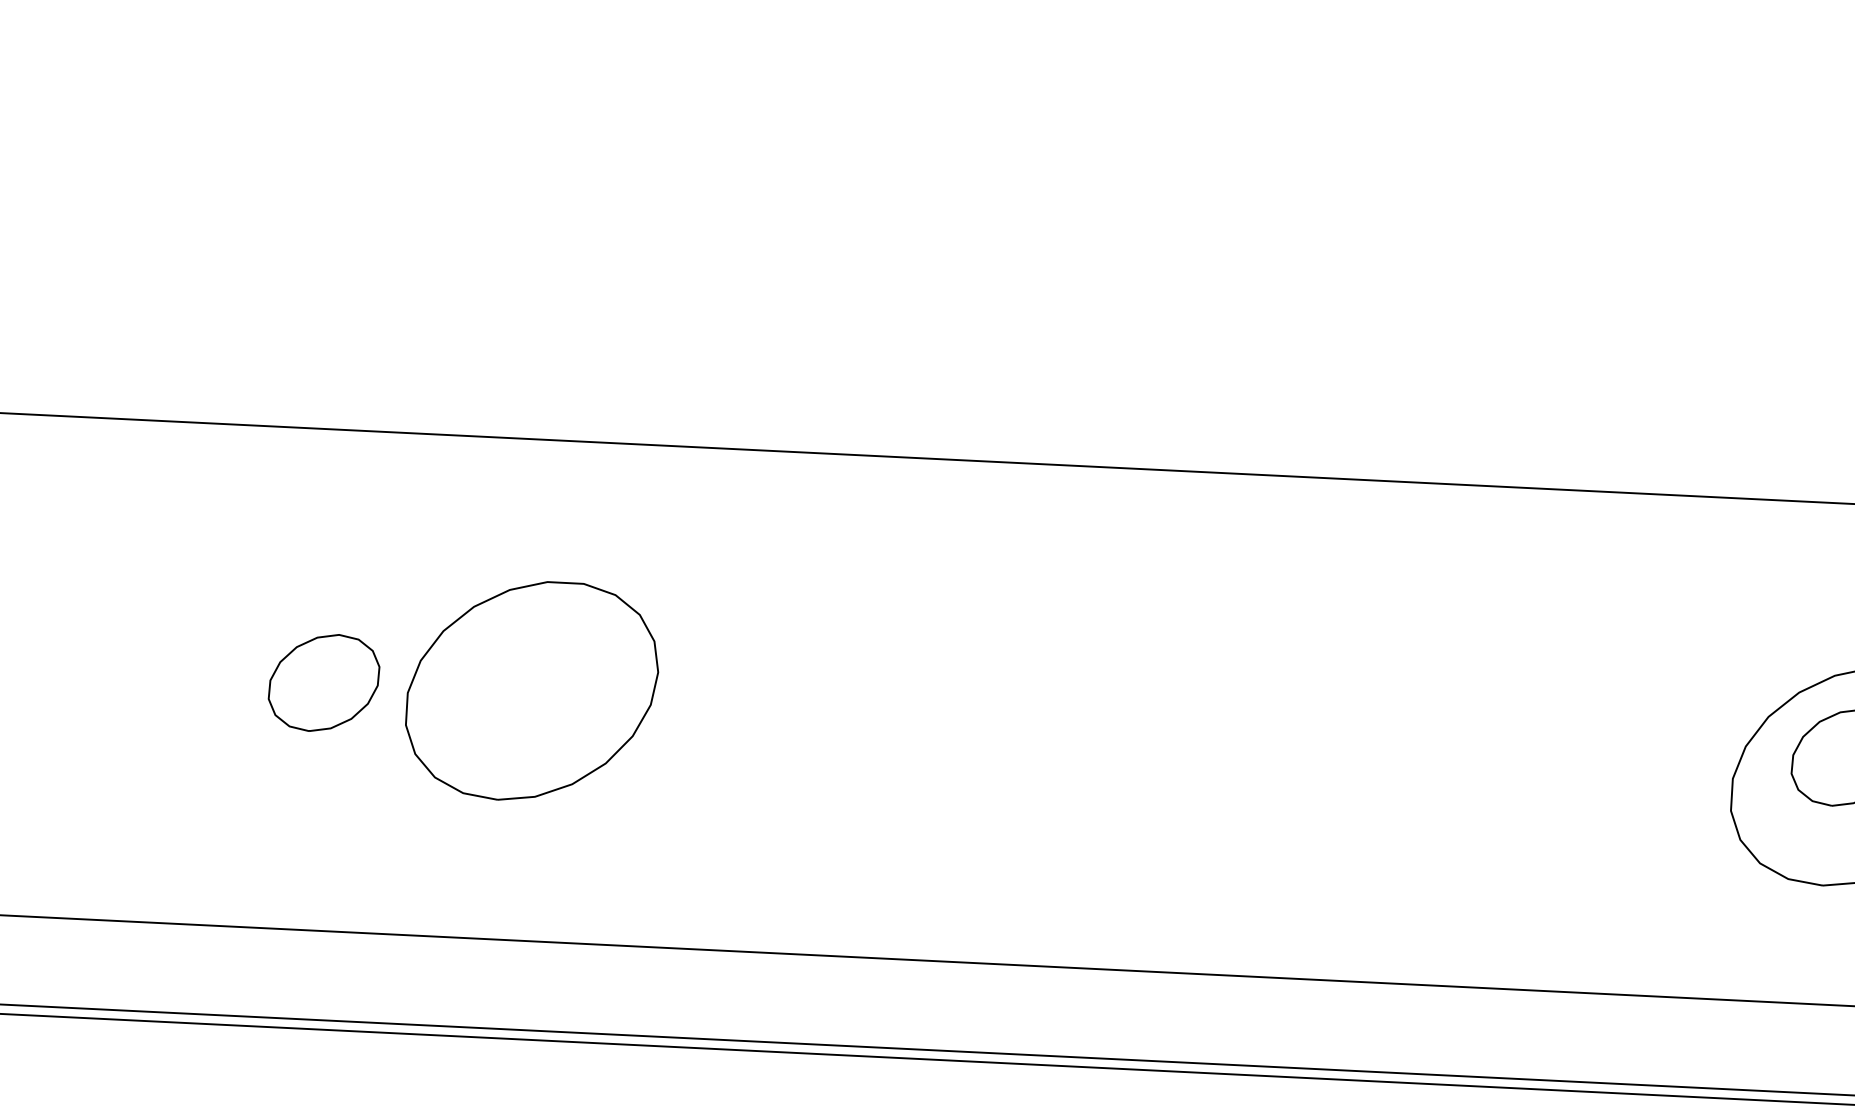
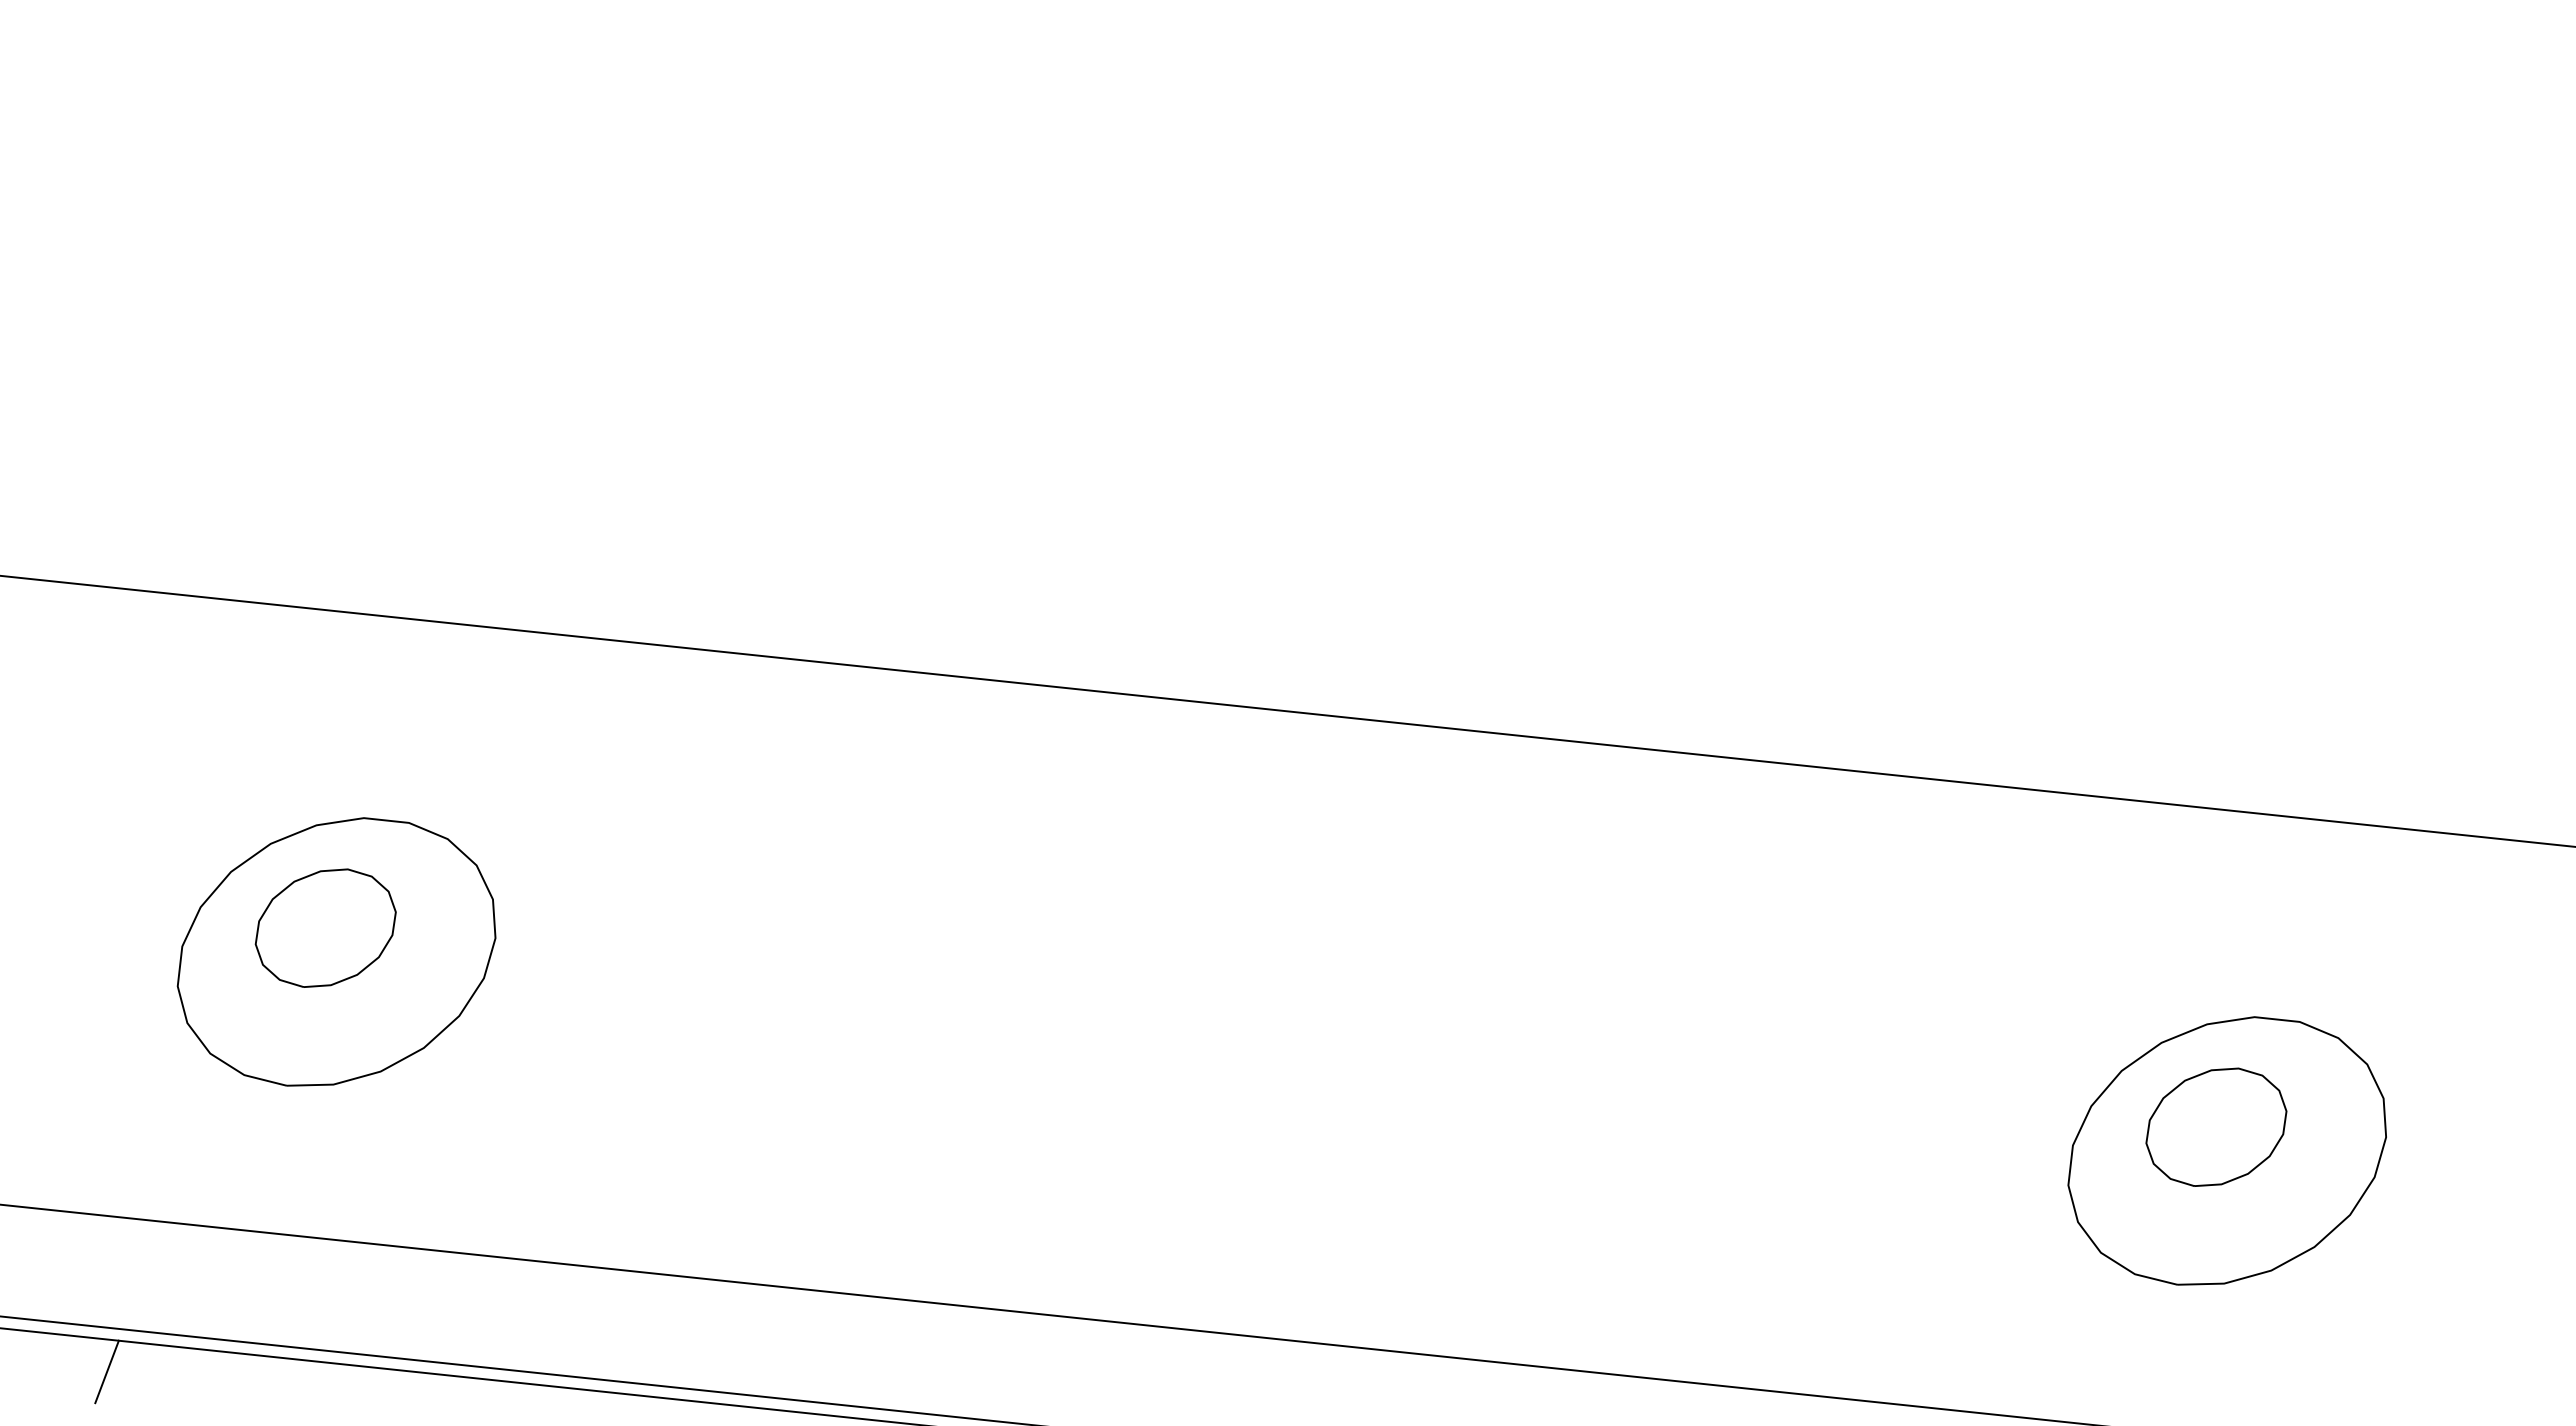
part: (531, 690) -> (336, 951), moved
line: (168, 1047) -> (106, 1371), added

